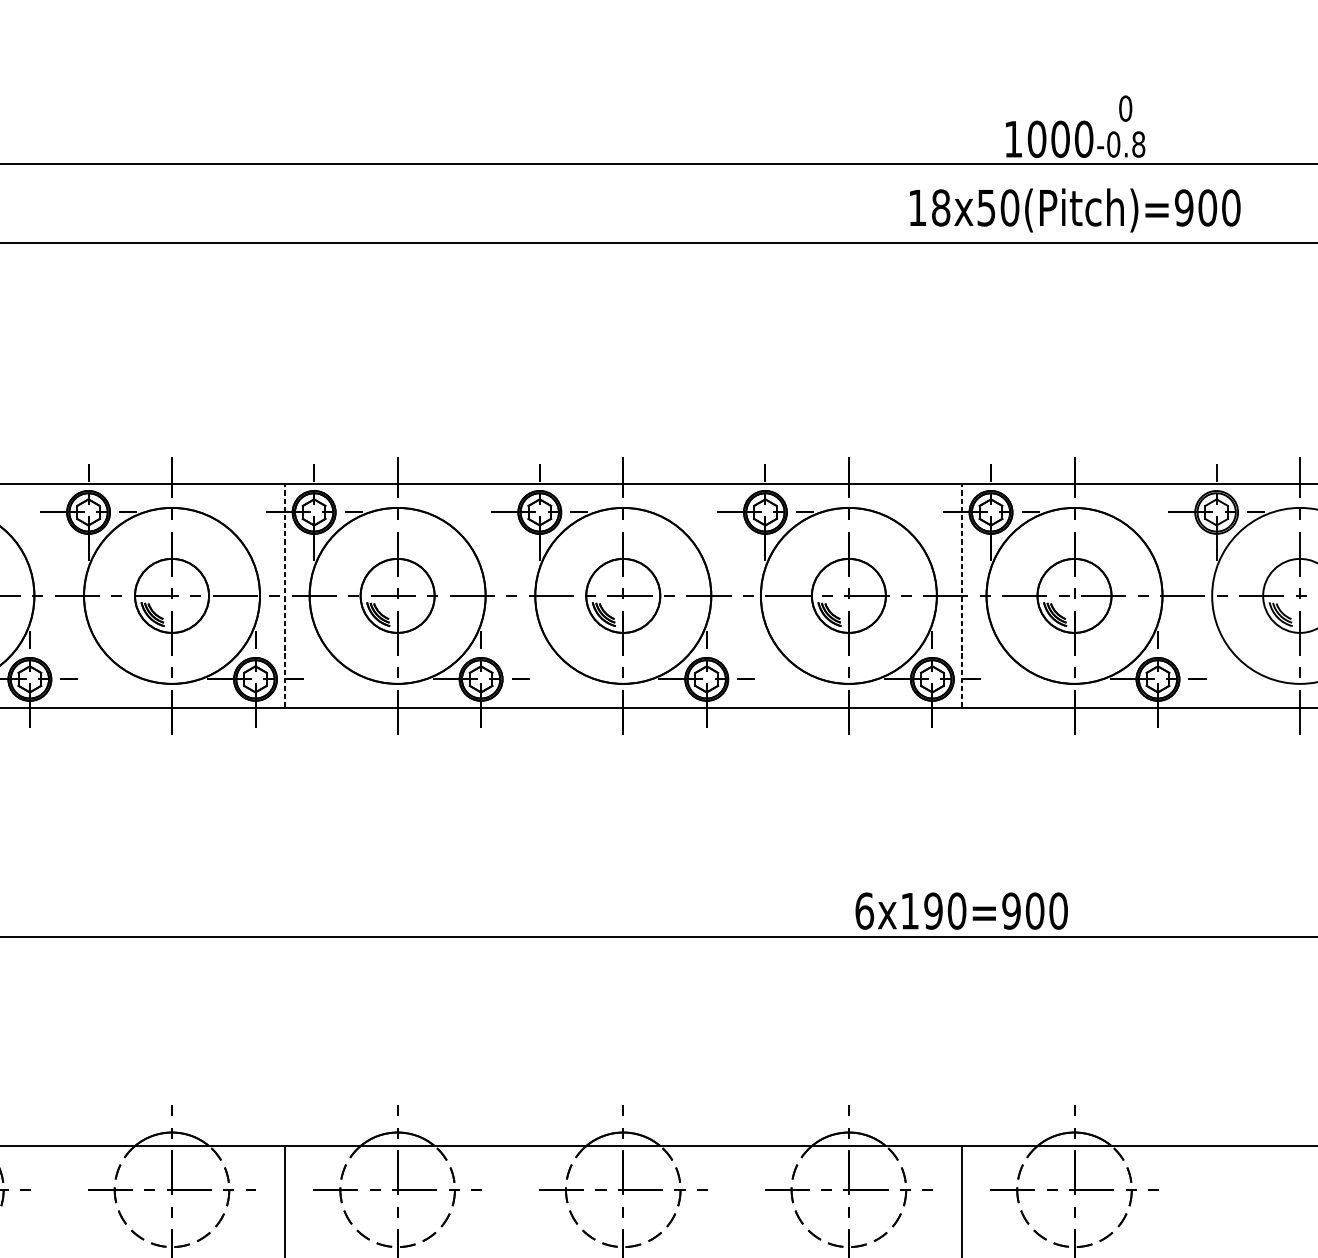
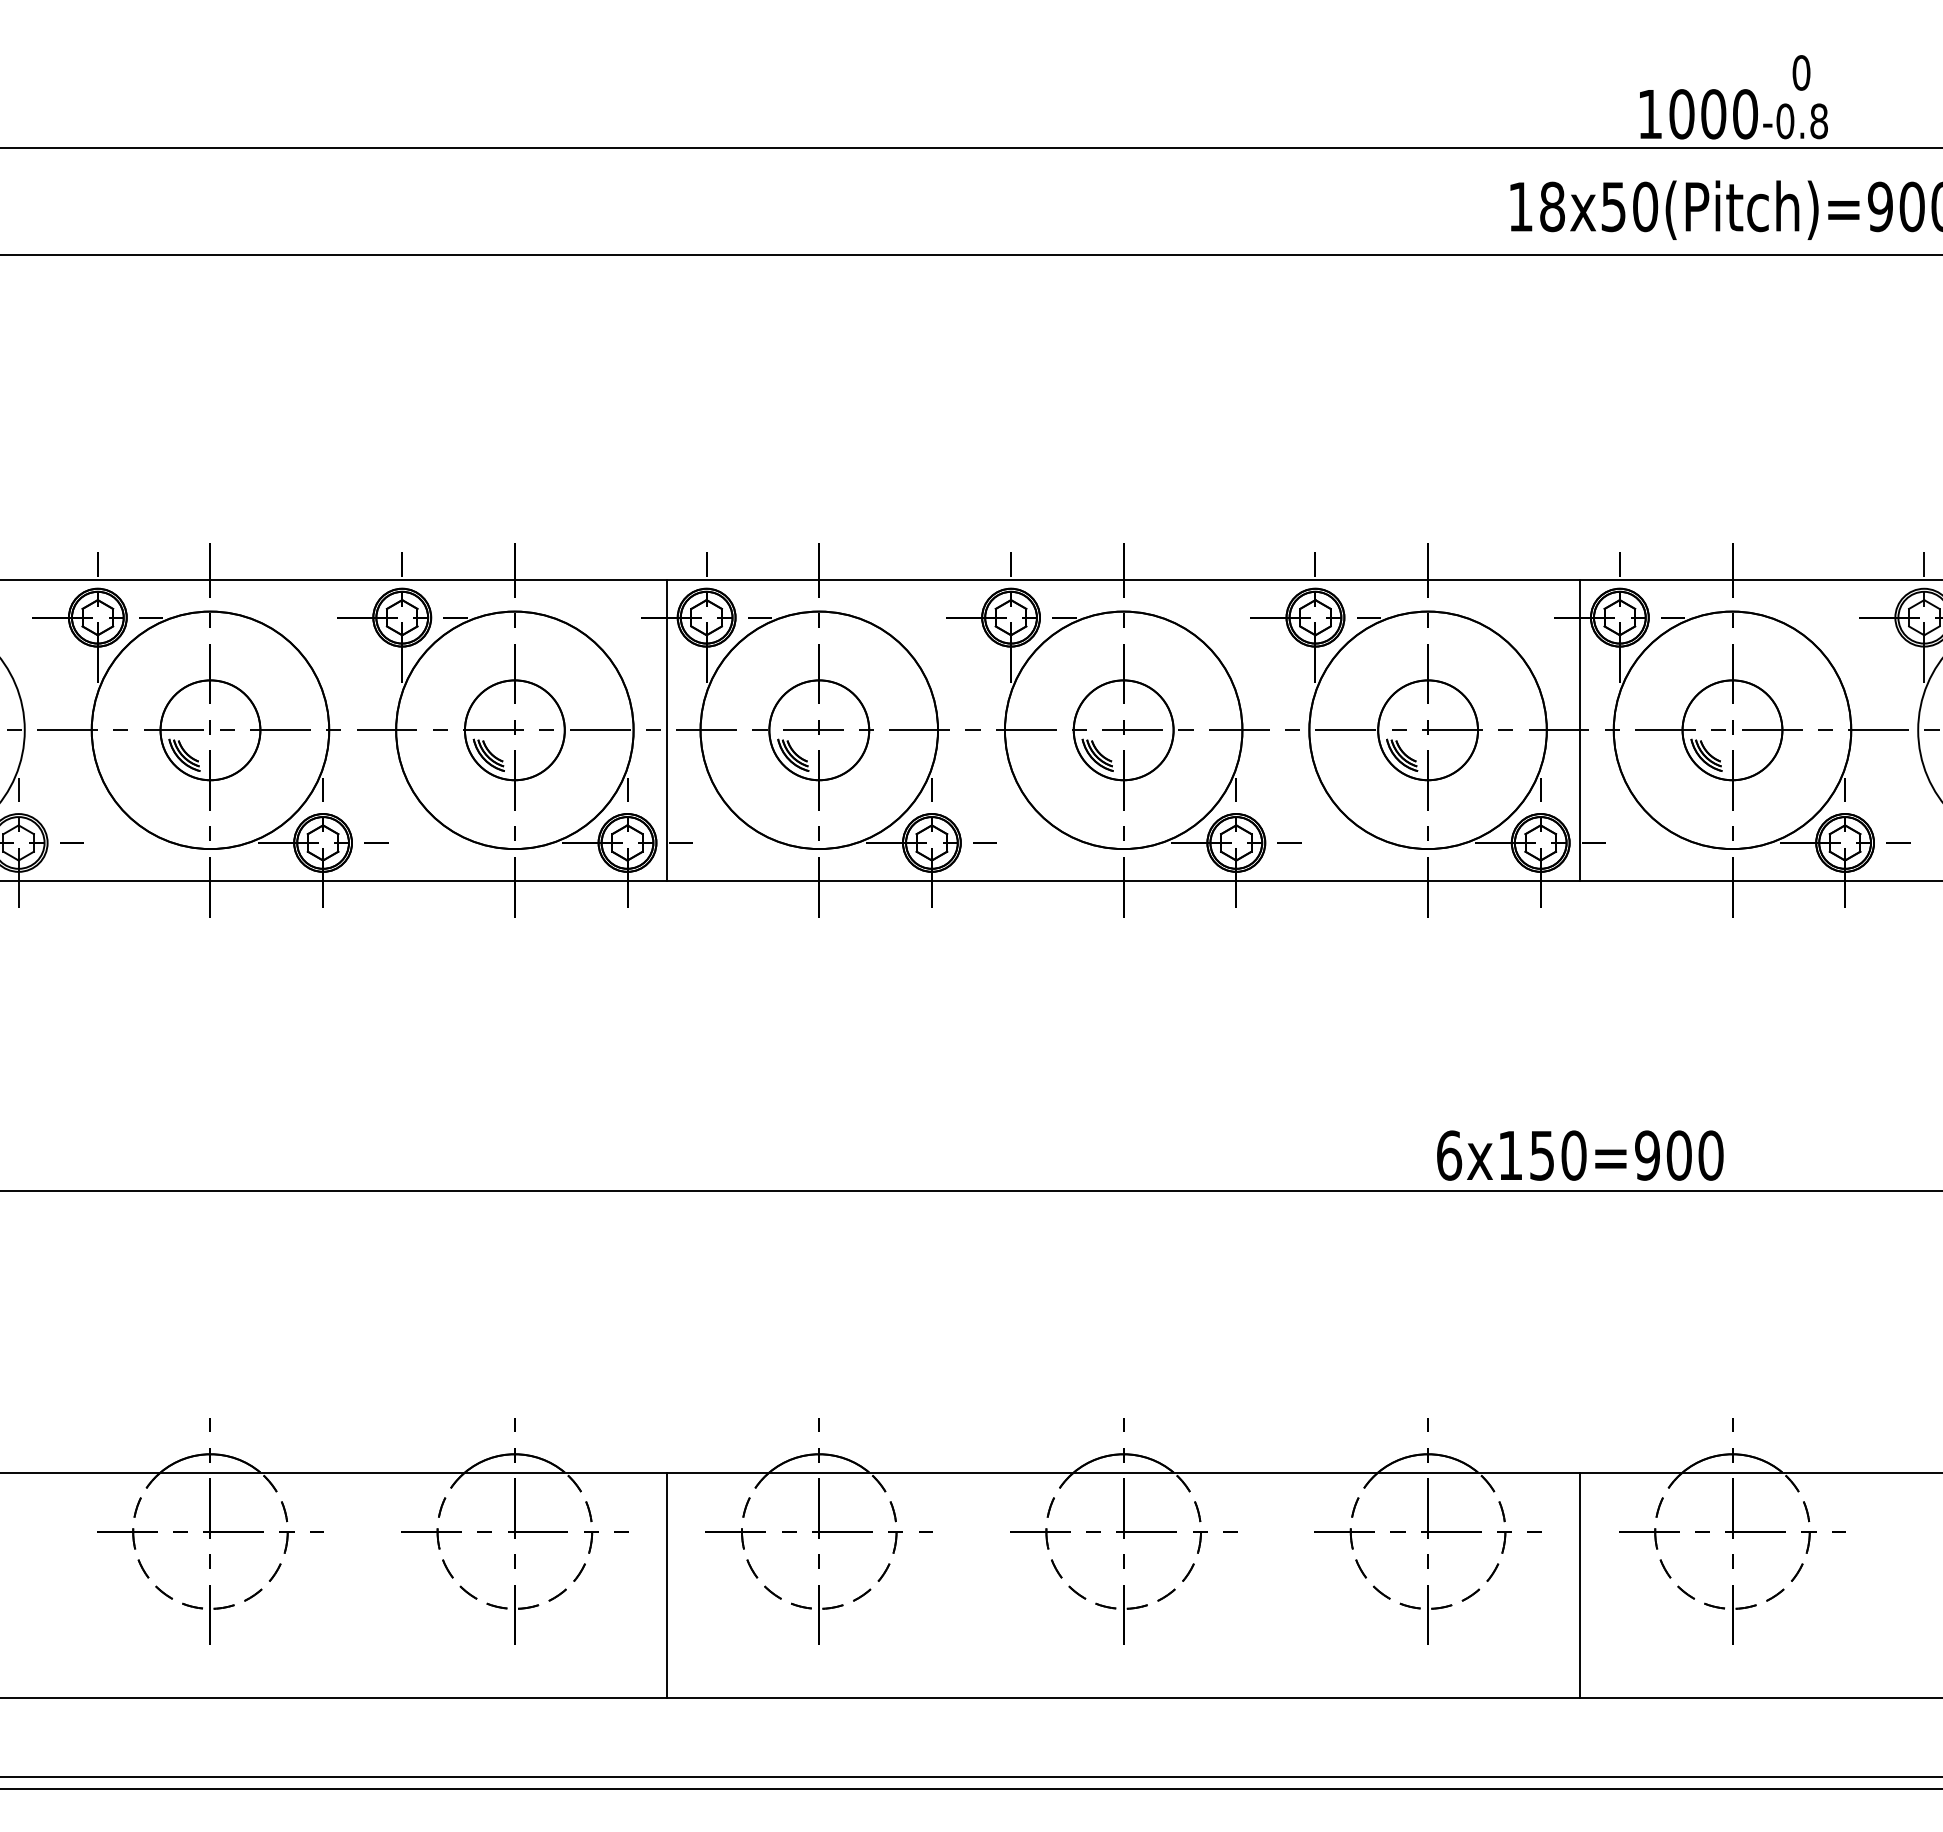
line: (285, 596) -> (667, 730), dashed -> solid
line: (961, 596) -> (1580, 730), dashed -> solid
text: (932, 911) -> (1541, 1155), 6x190=900 -> 6x150=900

